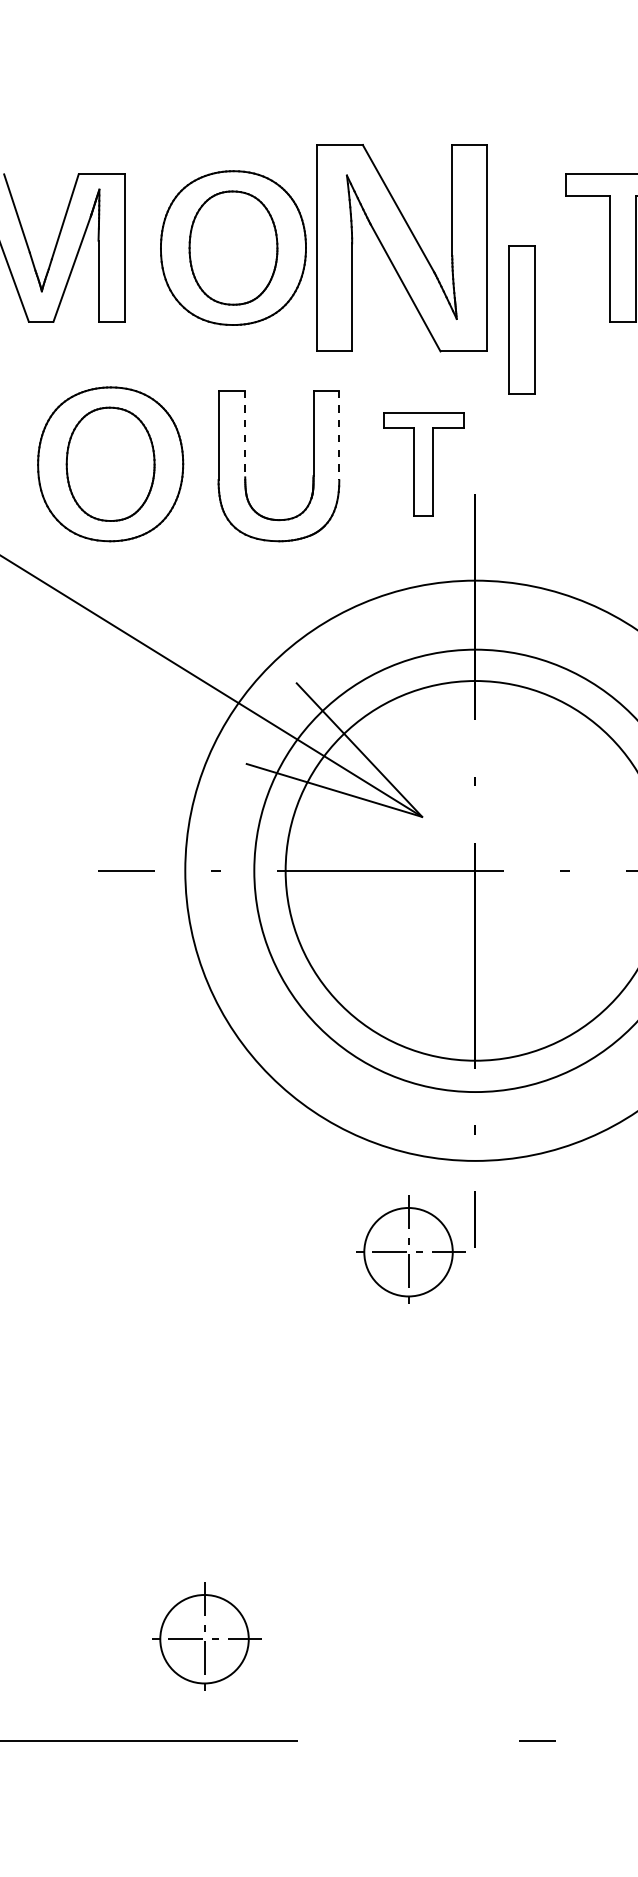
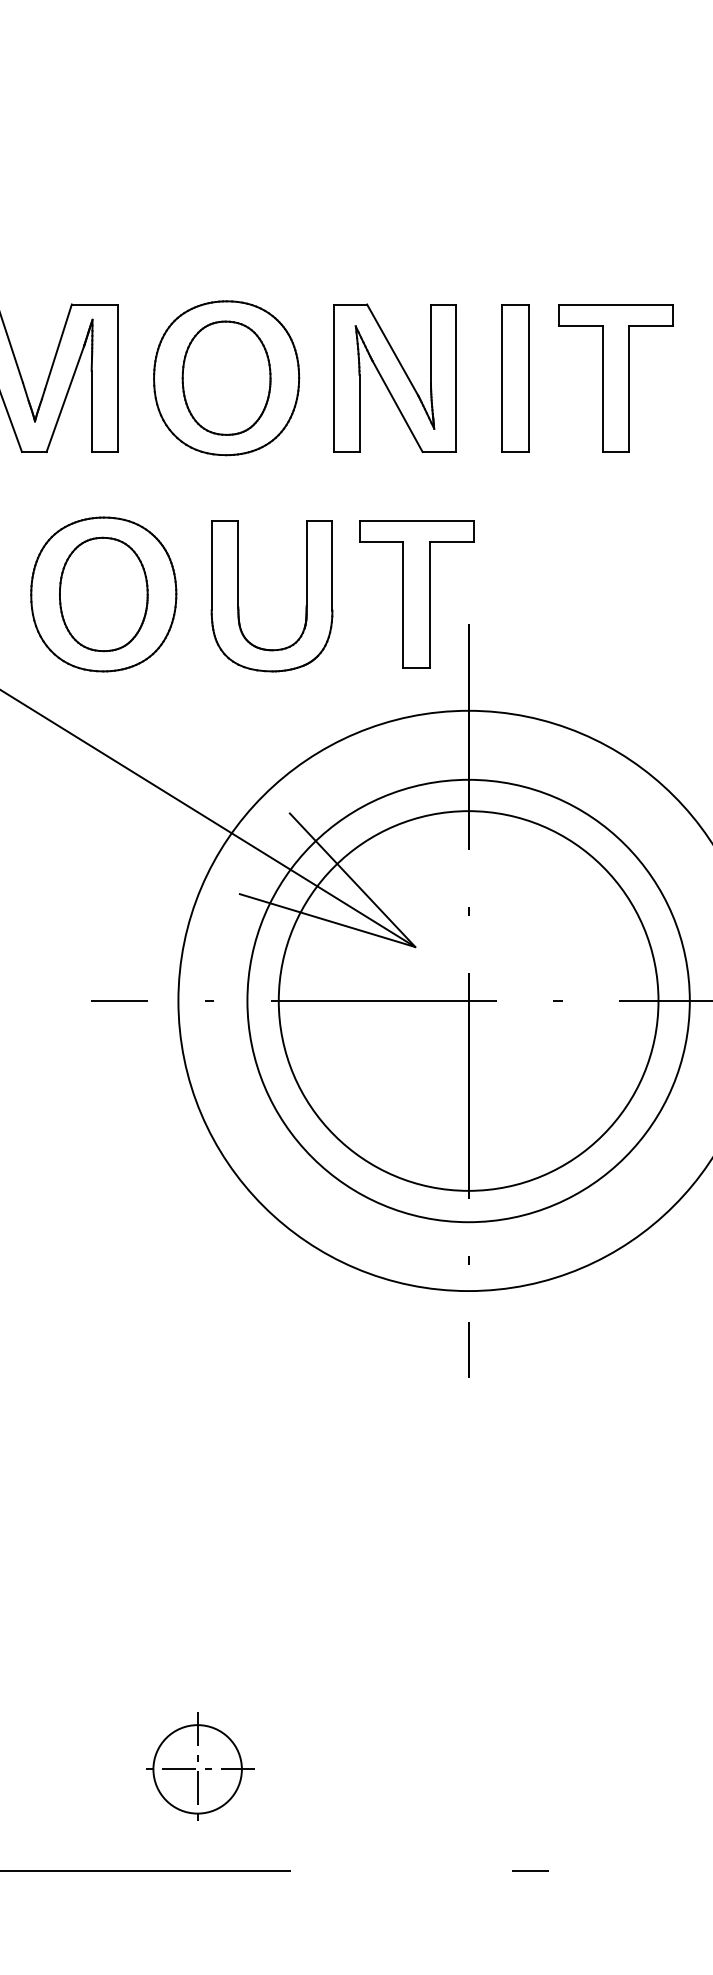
part: (401, 247) -> (394, 377), size x0.71
part: (522, 320) -> (515, 378), moved
line: (245, 434) -> (238, 564), dashed -> solid
line: (339, 435) -> (332, 565), dashed -> solid
part: (423, 464) -> (416, 594), size x1.43
part: (411, 1249) -> (404, 1379), removed

